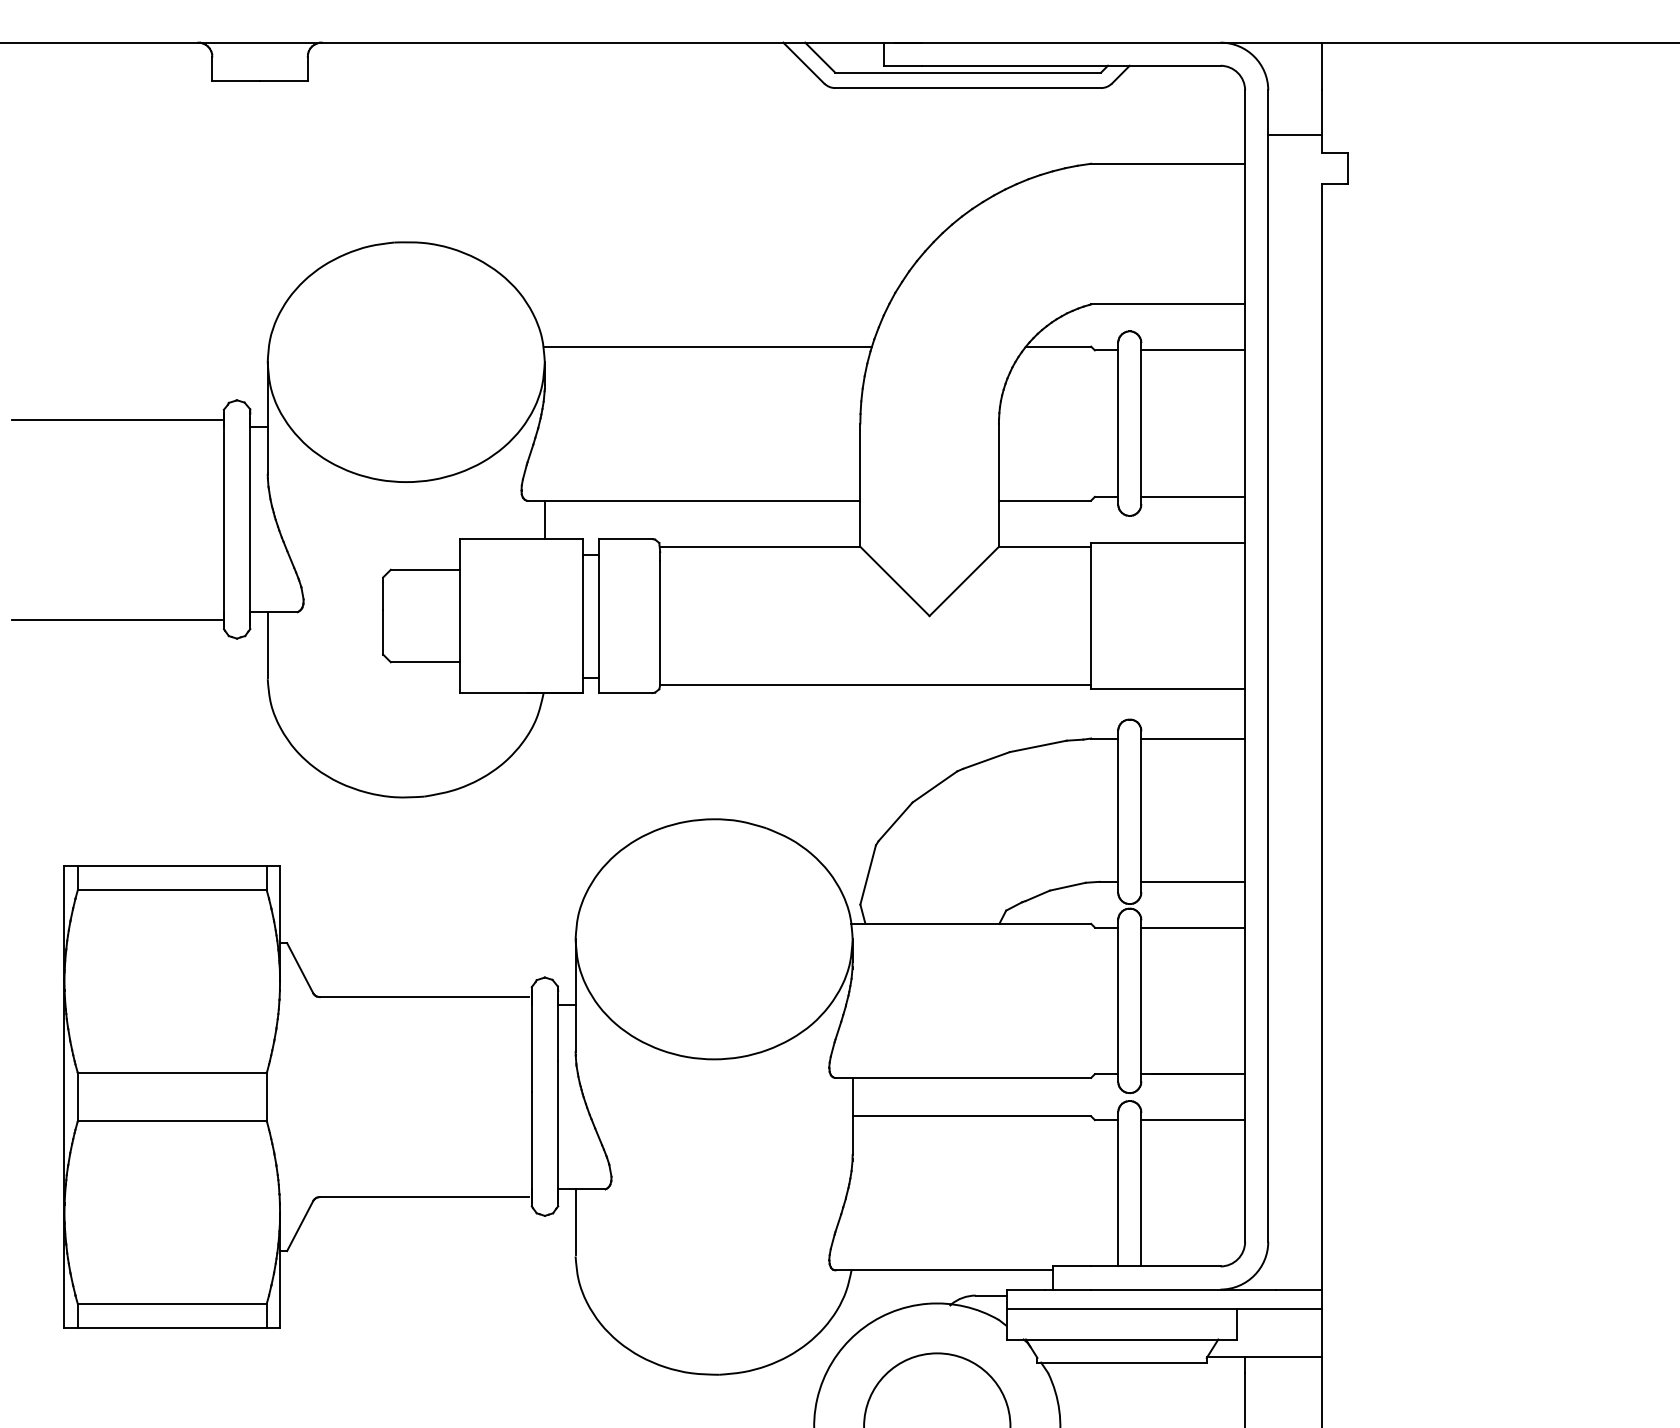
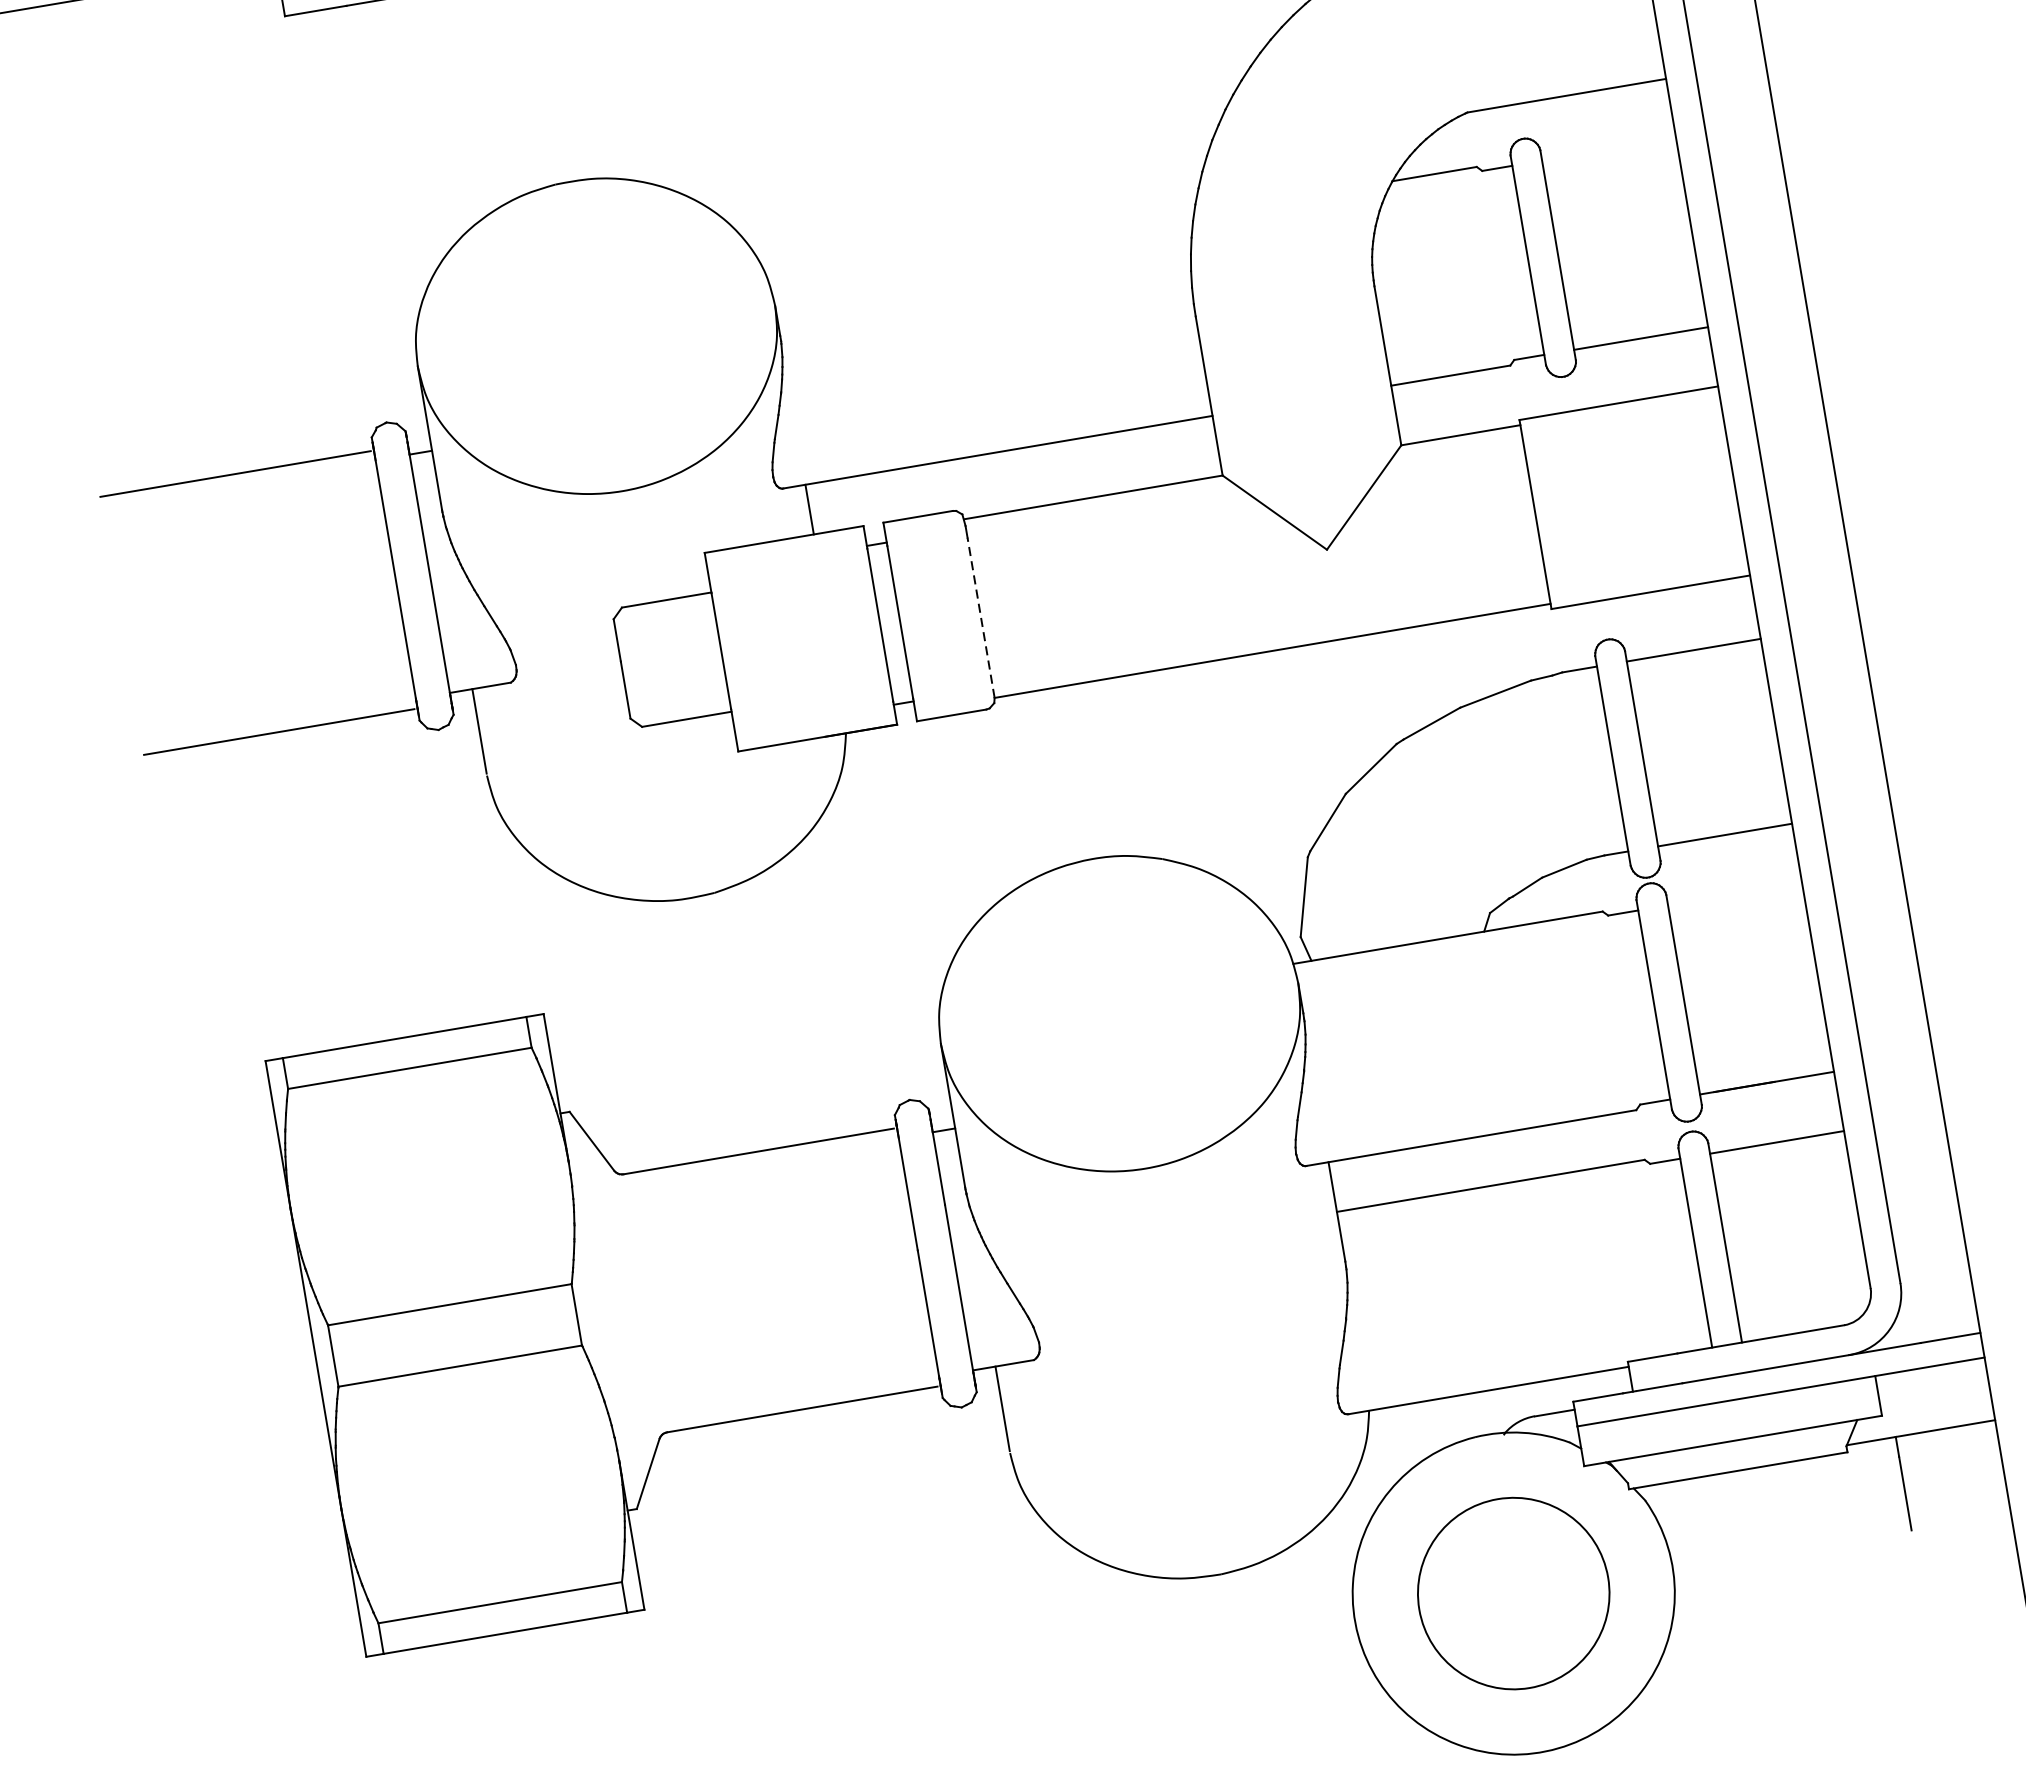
line: (707, 346) -> (981, 250), removed
line: (1193, 350) -> (1609, 149), removed
line: (660, 622) -> (981, 616), solid -> dashed
line: (1193, 927) -> (1735, 893), removed

